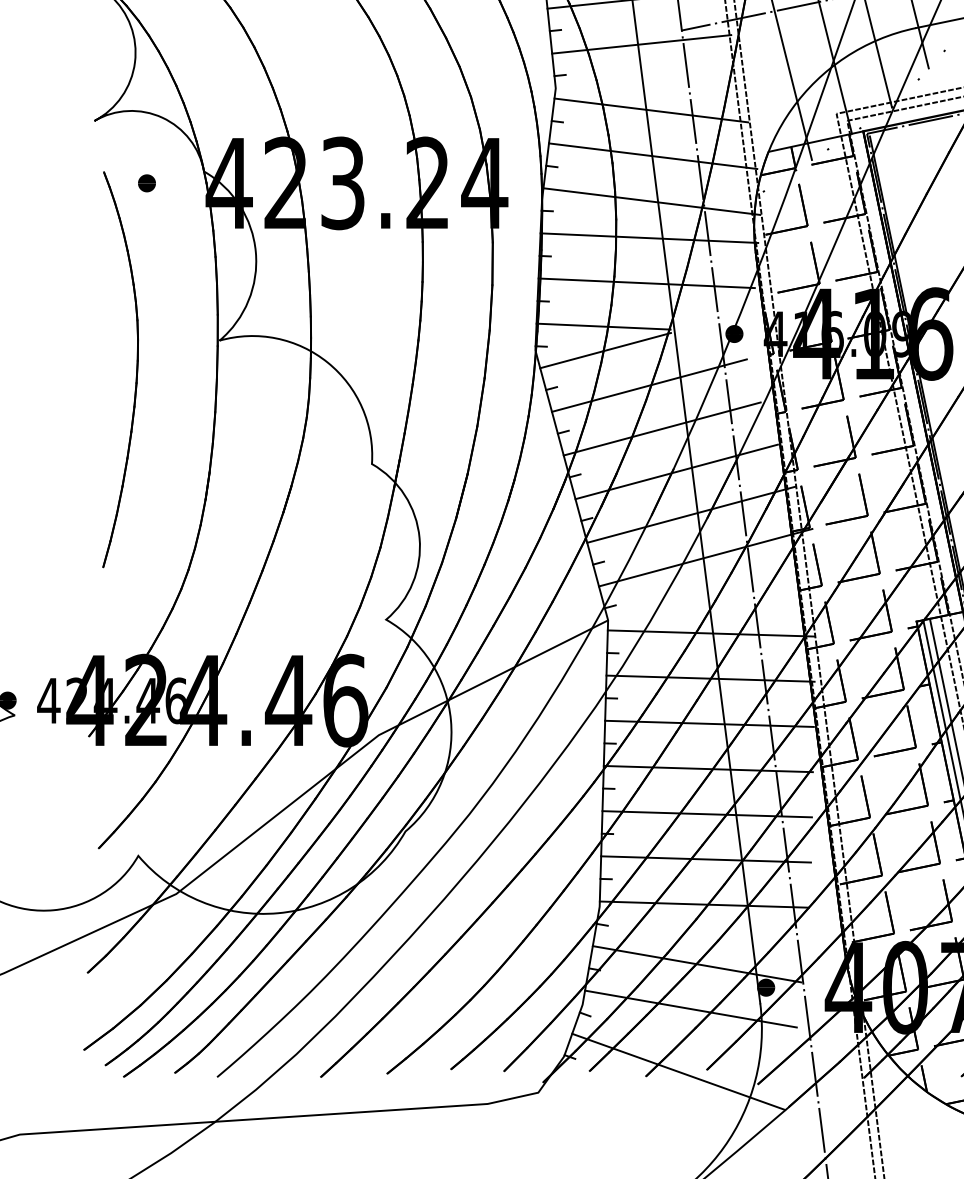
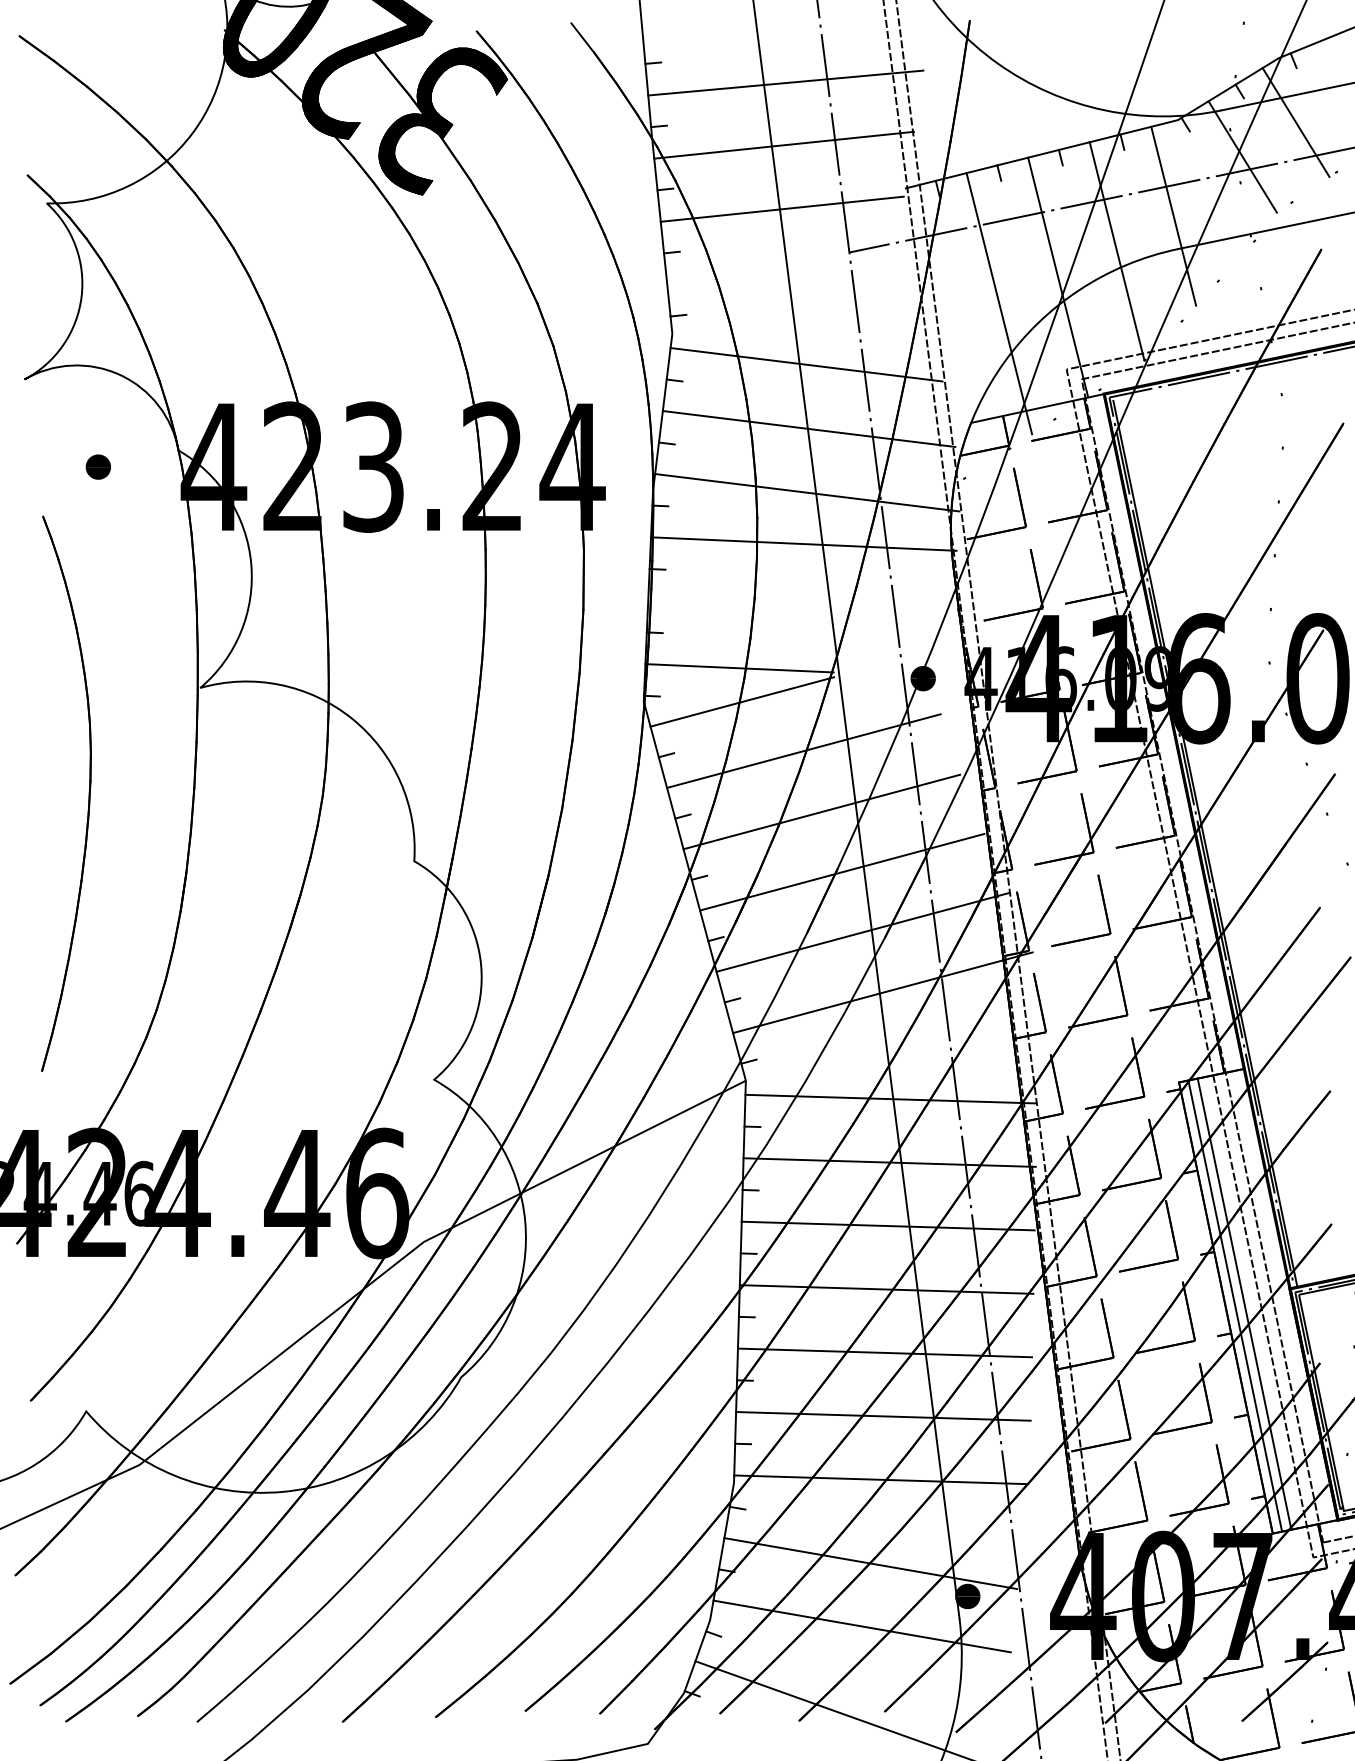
line: (641, 44) -> (792, 271), removed
line: (646, 283) -> (799, 607), removed
part: (136, 369) -> (88, 793), moved

